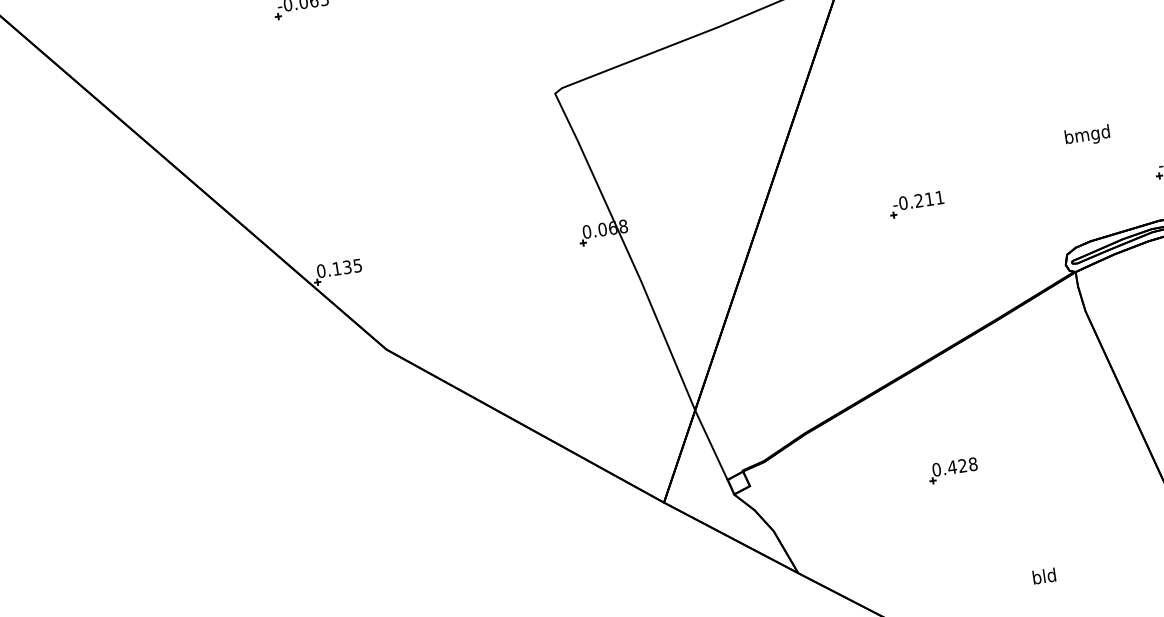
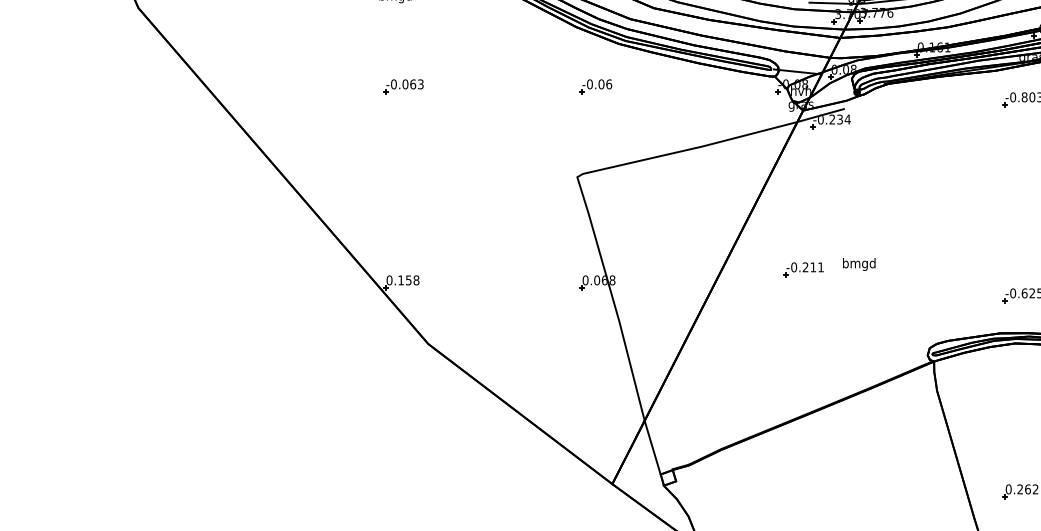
text: (1087, 135) -> (859, 264), moved
part: (916, 204) -> (803, 269), moved
text: (352, 266) -> (412, 280), 0.135 -> 0.158
part: (953, 470) -> (824, 491), removed

